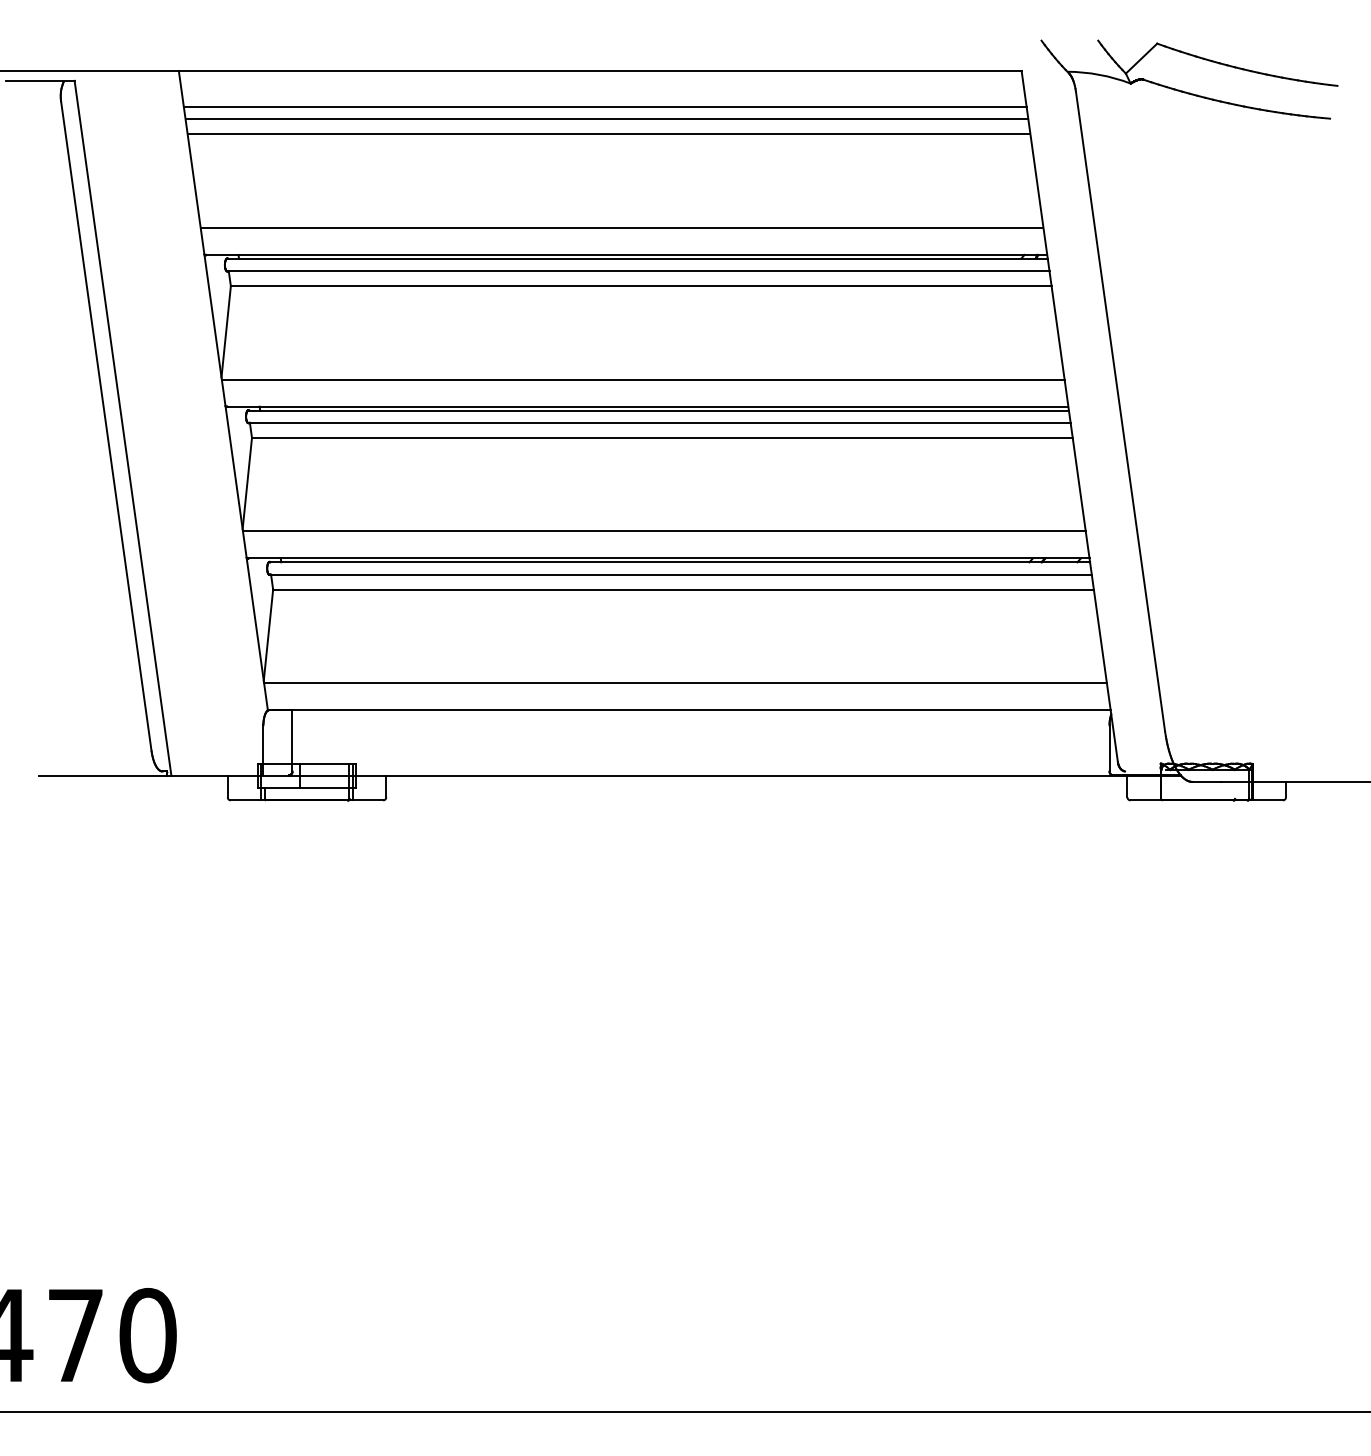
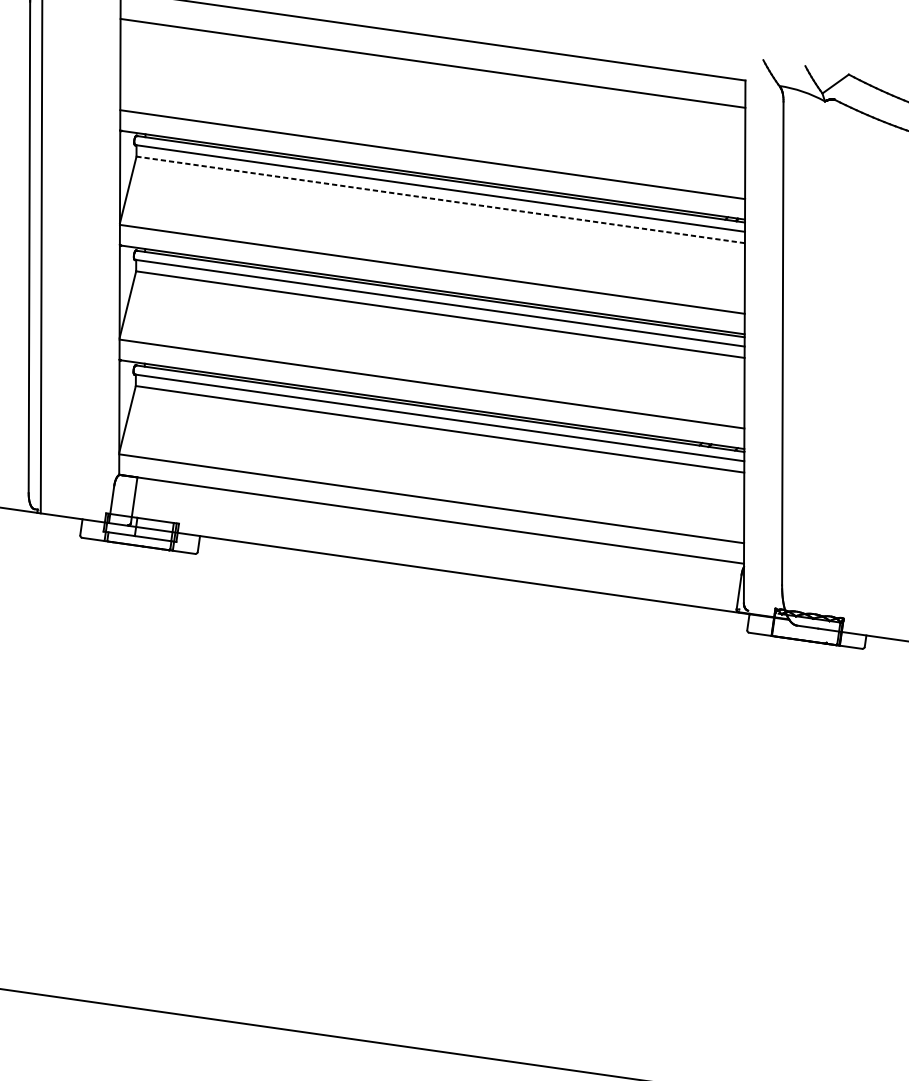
line: (606, 119) -> (432, 72), removed
line: (608, 134) -> (432, 84), removed
line: (640, 286) -> (440, 200), solid -> dashed

